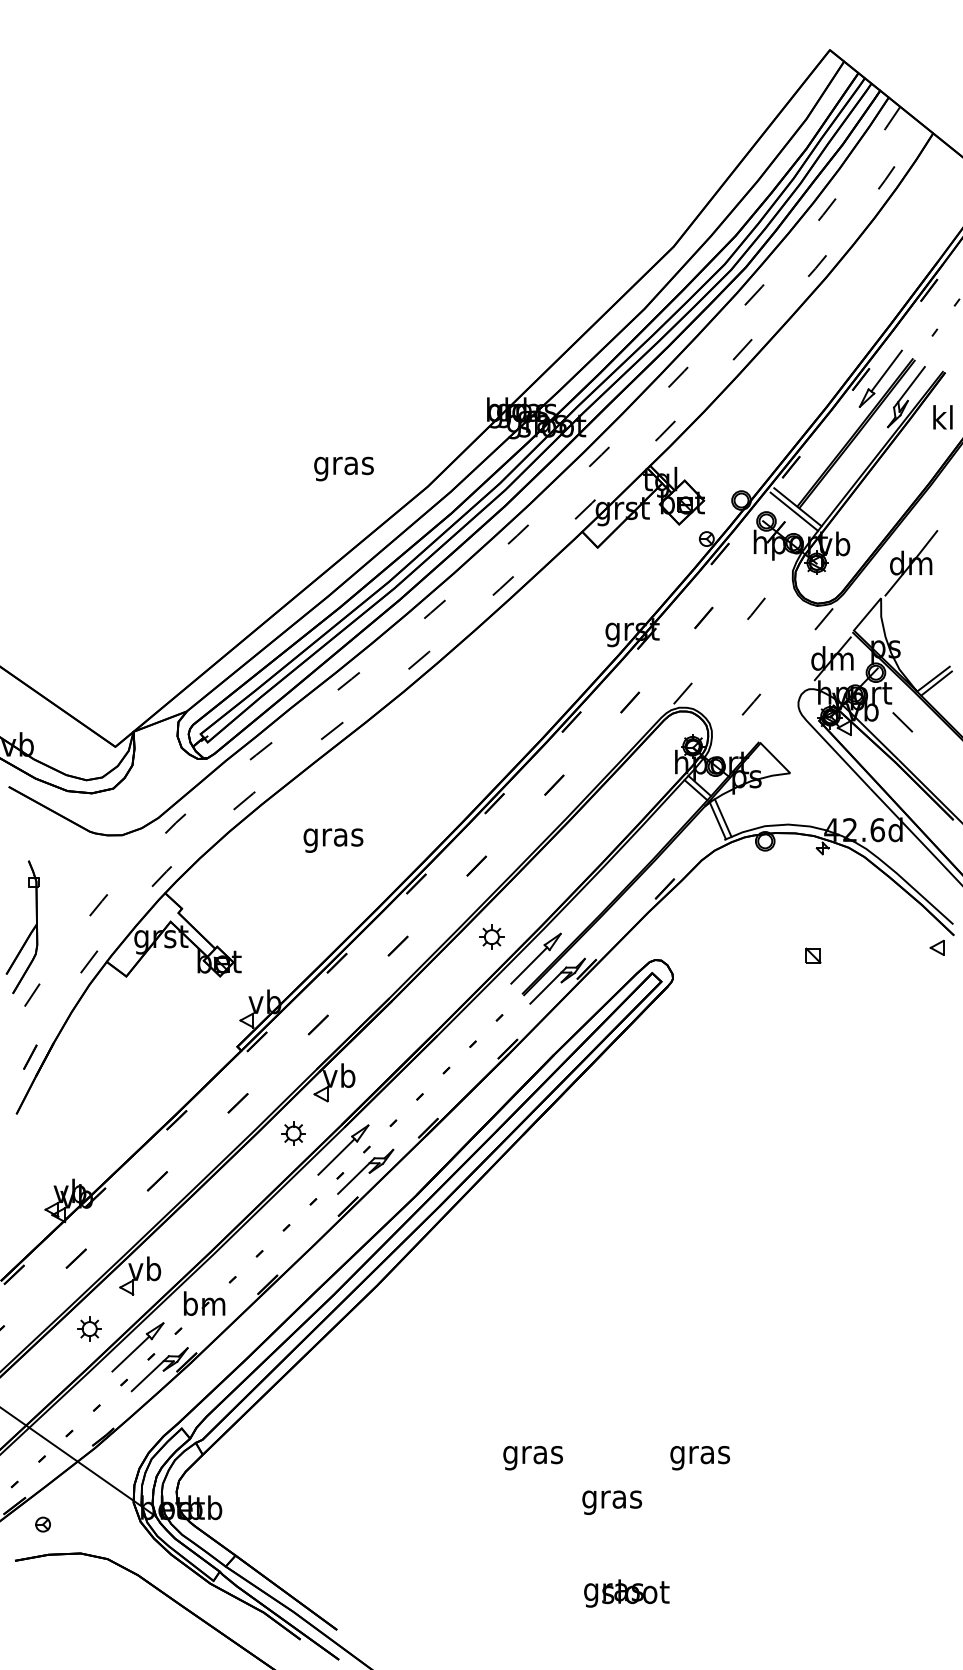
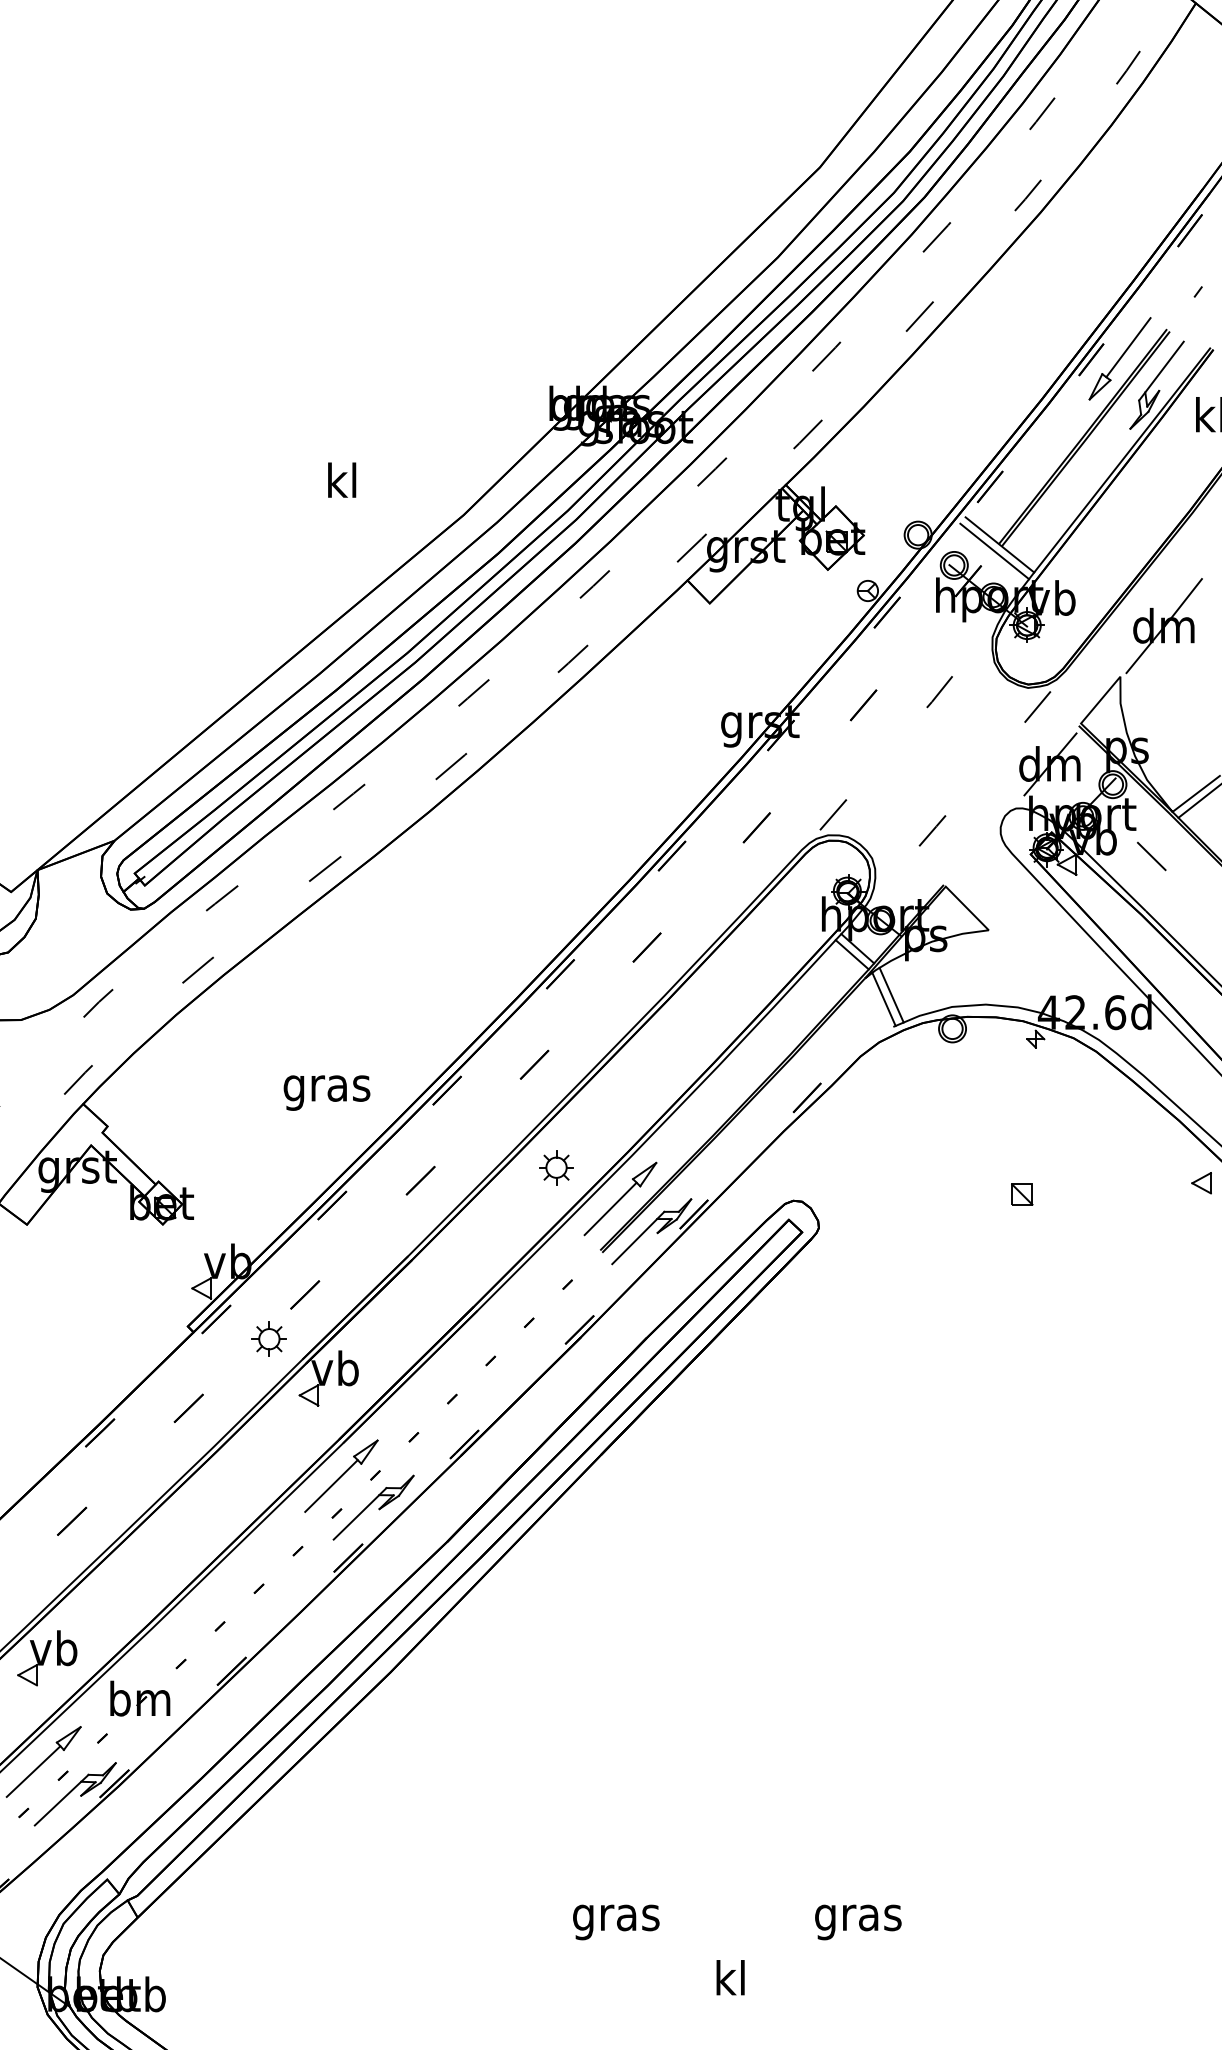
text: (343, 465) -> (341, 484), gras -> kl
text: (333, 840) -> (327, 1092), moved
part: (293, 1133) -> (269, 1339), moved
text: (612, 1499) -> (731, 1982), gras -> kl

